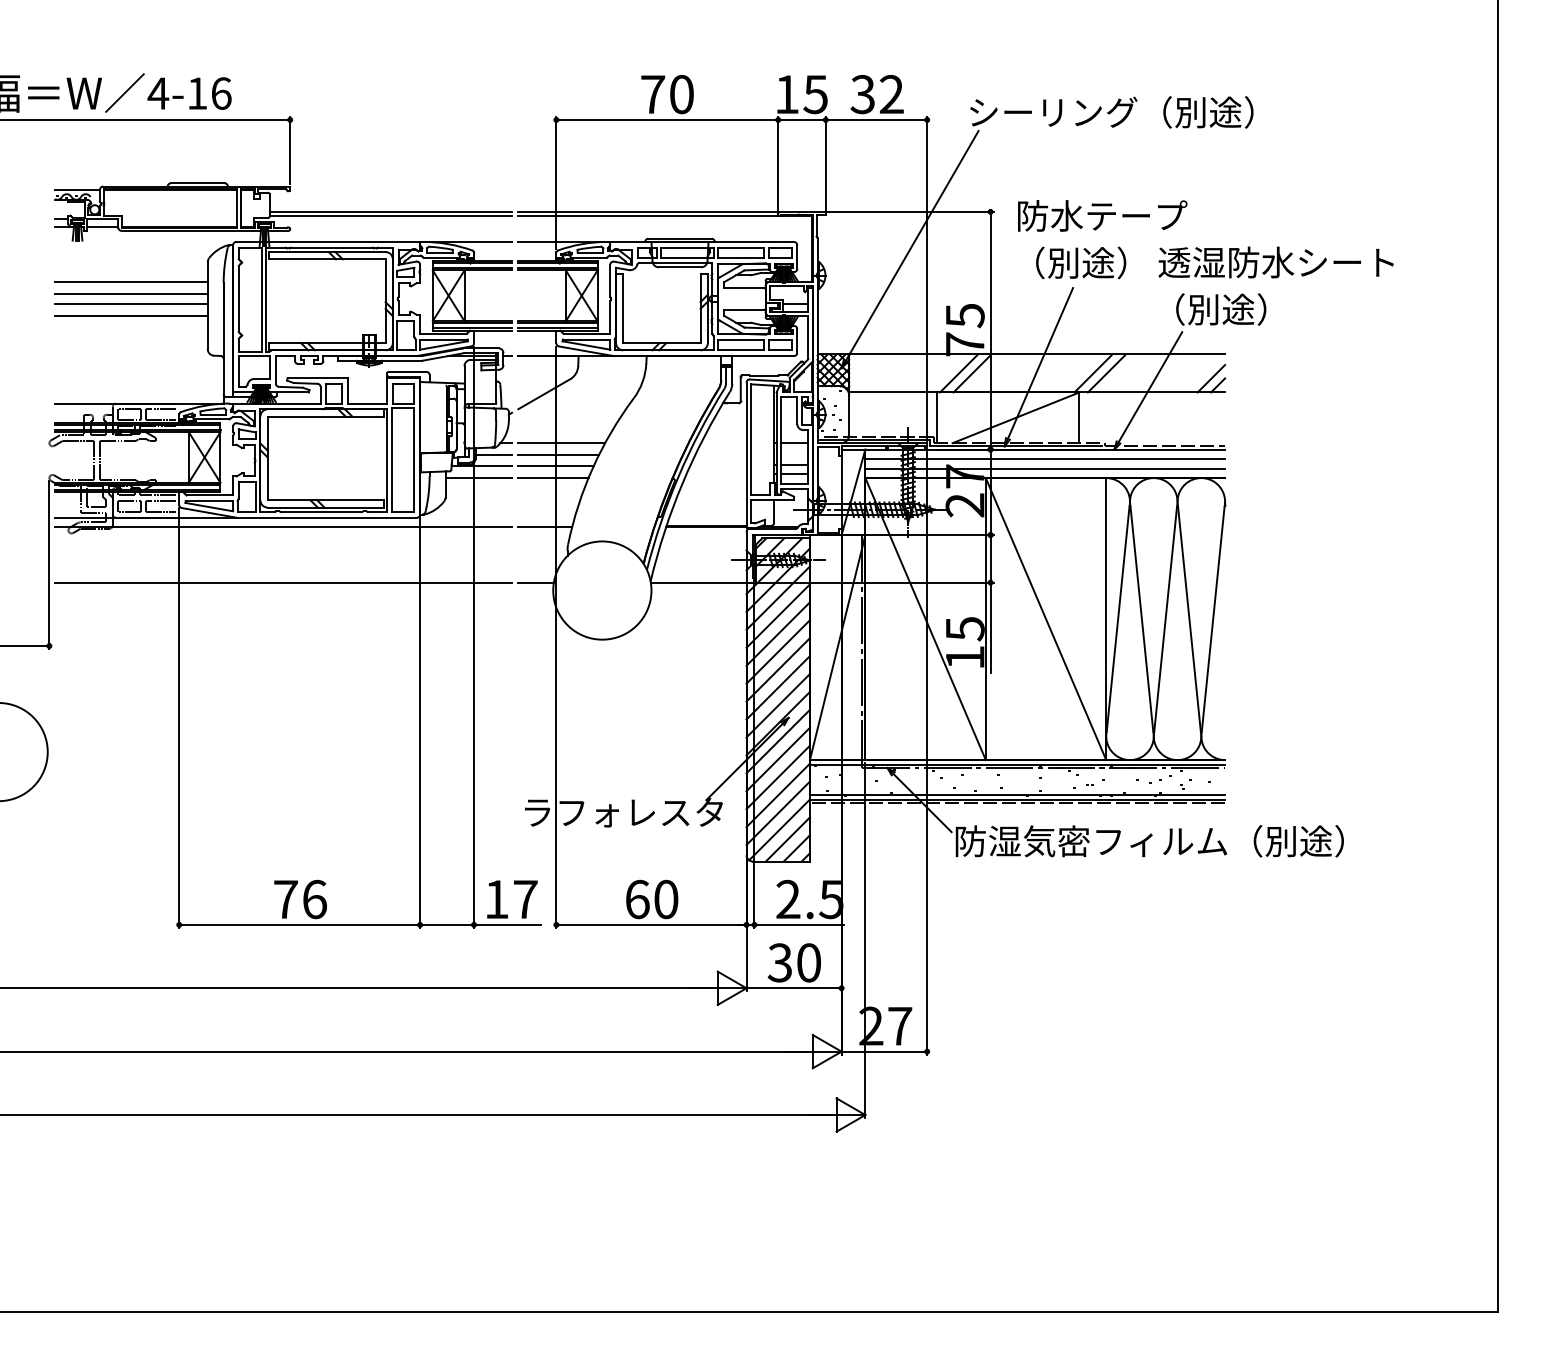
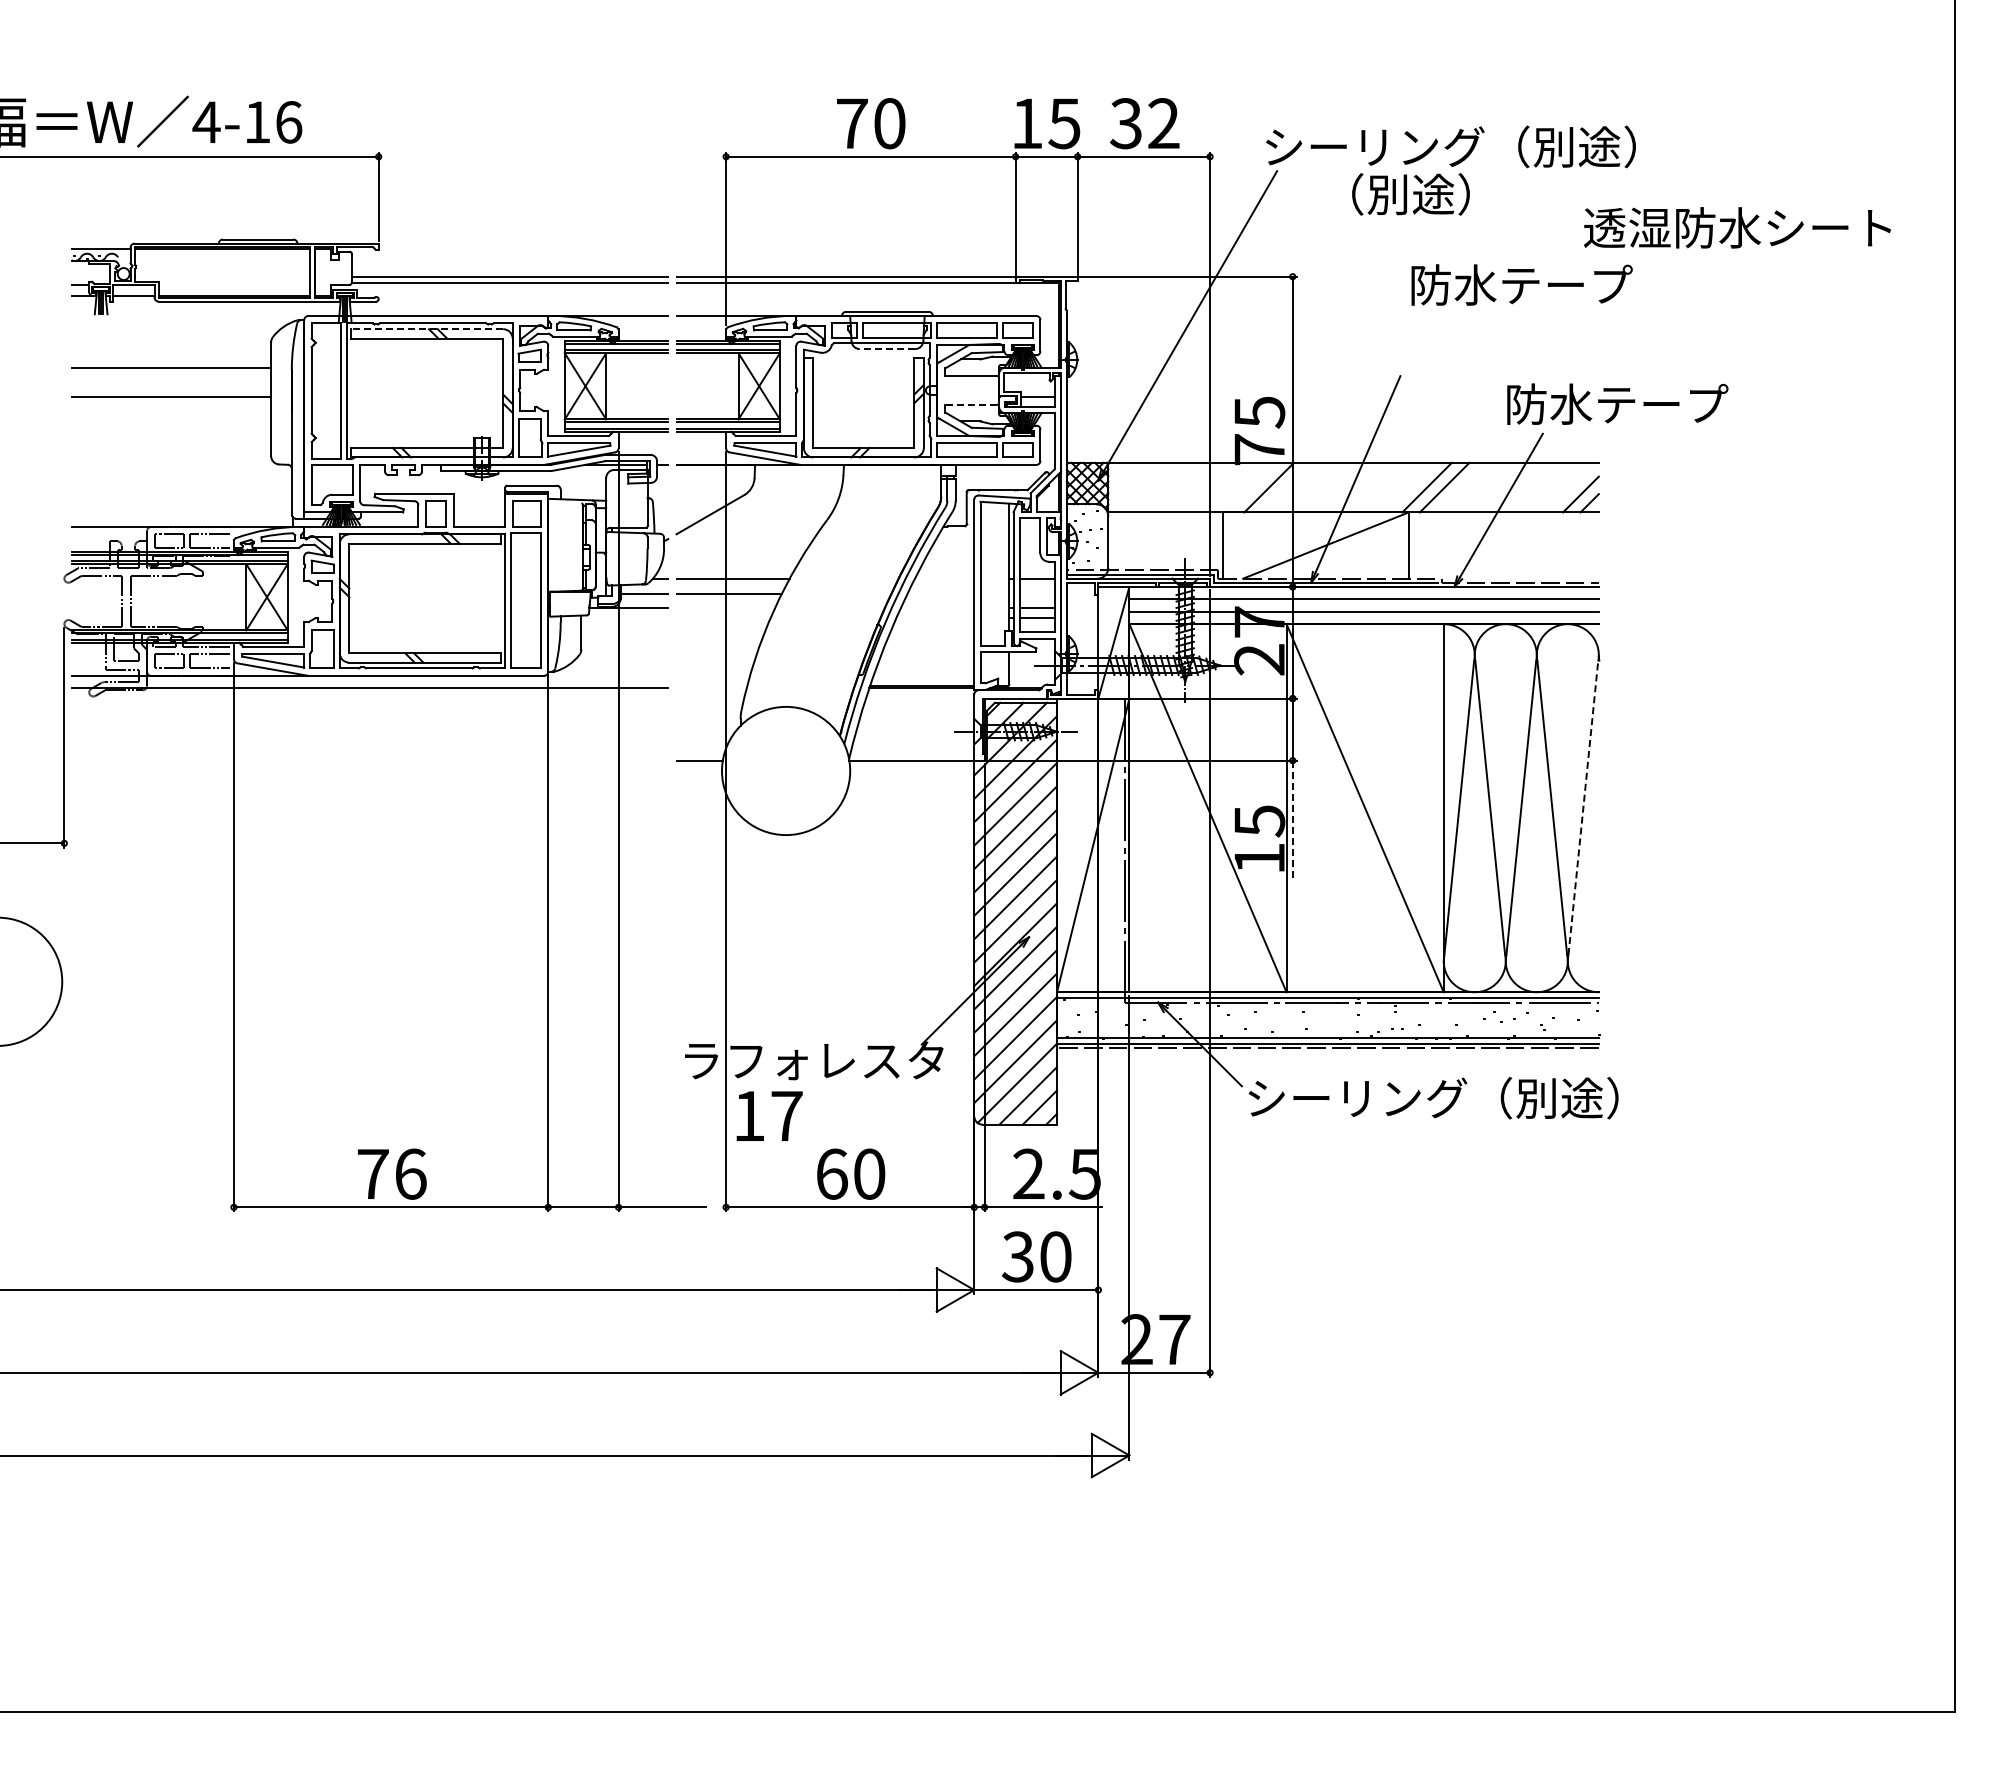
text: (1102, 215) -> (1521, 284), moved
line: (327, 252) -> (427, 329), solid -> dashed
text: (1276, 262) -> (1737, 227), moved
text: (1080, 263) -> (1410, 194), moved
line: (680, 267) -> (887, 349), solid -> dashed
line: (131, 293) -> (171, 383), removed
text: (1239, 308) -> (1617, 403), （別途） -> 防水テープ
line: (744, 309) -> (971, 404), solid -> dashed
line: (131, 316) -> (171, 413), removed
line: (958, 373) -> (1251, 487), removed
line: (555, 466) -> (725, 608), removed
line: (478, 478) -> (624, 624), removed
line: (553, 478) -> (722, 624), removed
line: (545, 527) -> (711, 688), removed
line: (283, 582) -> (369, 760), removed
line: (1213, 618) -> (1583, 807), solid -> dashed
line: (990, 627) -> (1292, 819), solid -> dashed
text: (1149, 840) -> (1500, 1097), 防湿気密フィルム（別途） -> シーリング（別途）
text: (512, 898) -> (769, 1115), moved

